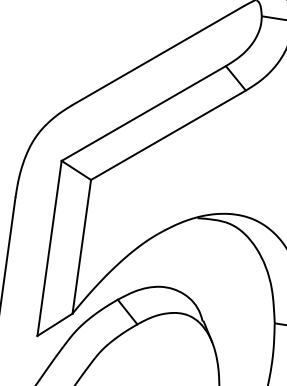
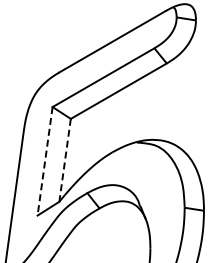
line: (82, 247) -> (65, 160), solid -> dashed
line: (50, 248) -> (45, 161), solid -> dashed

